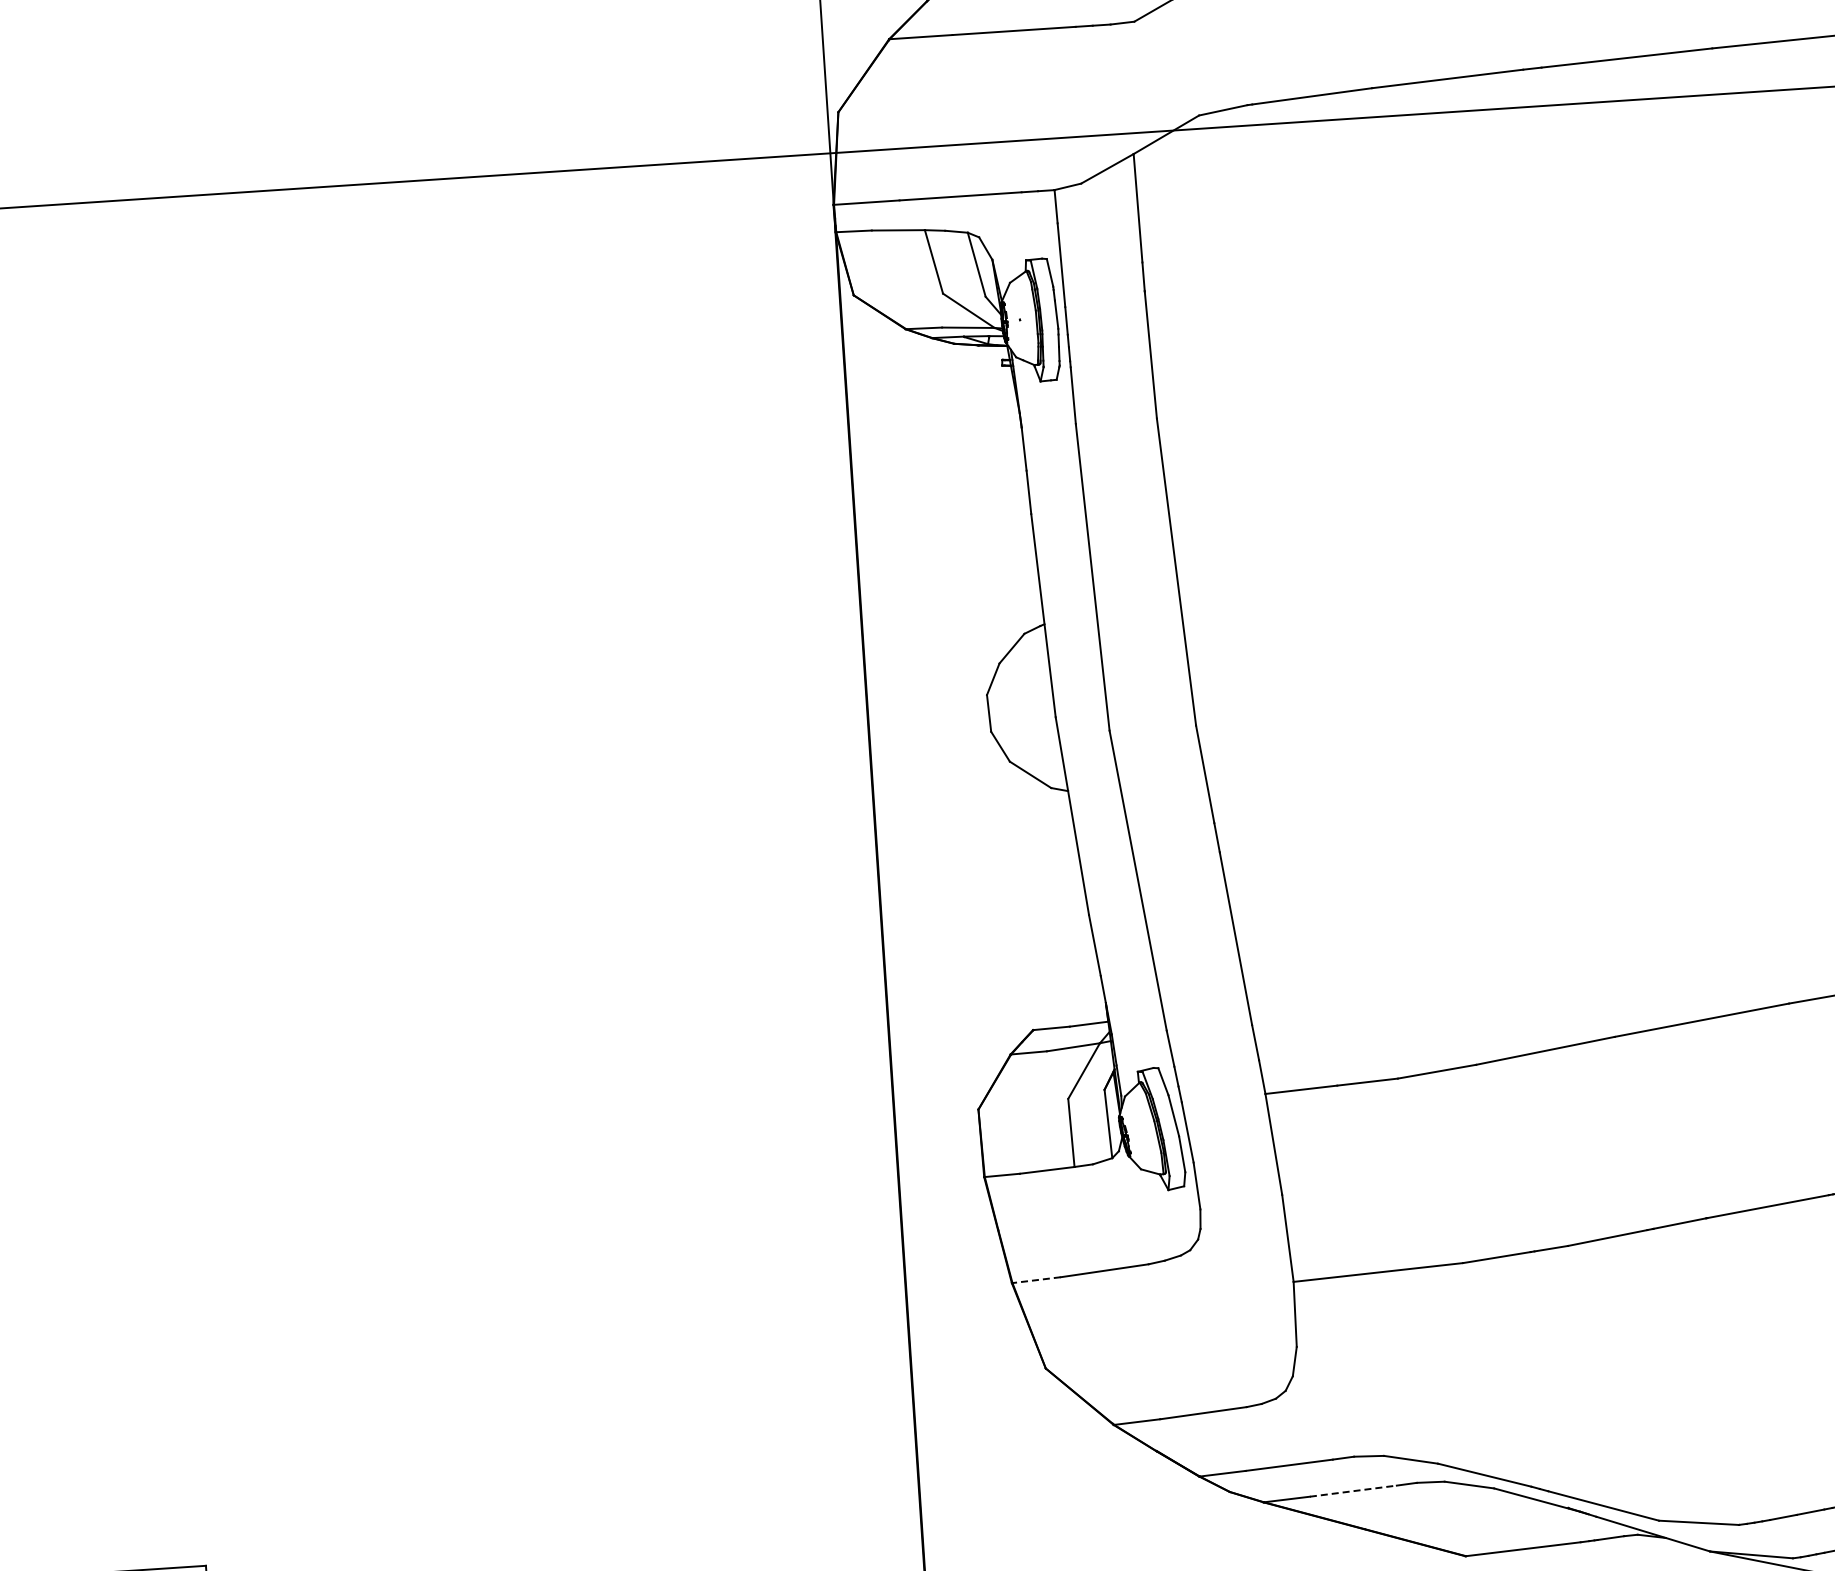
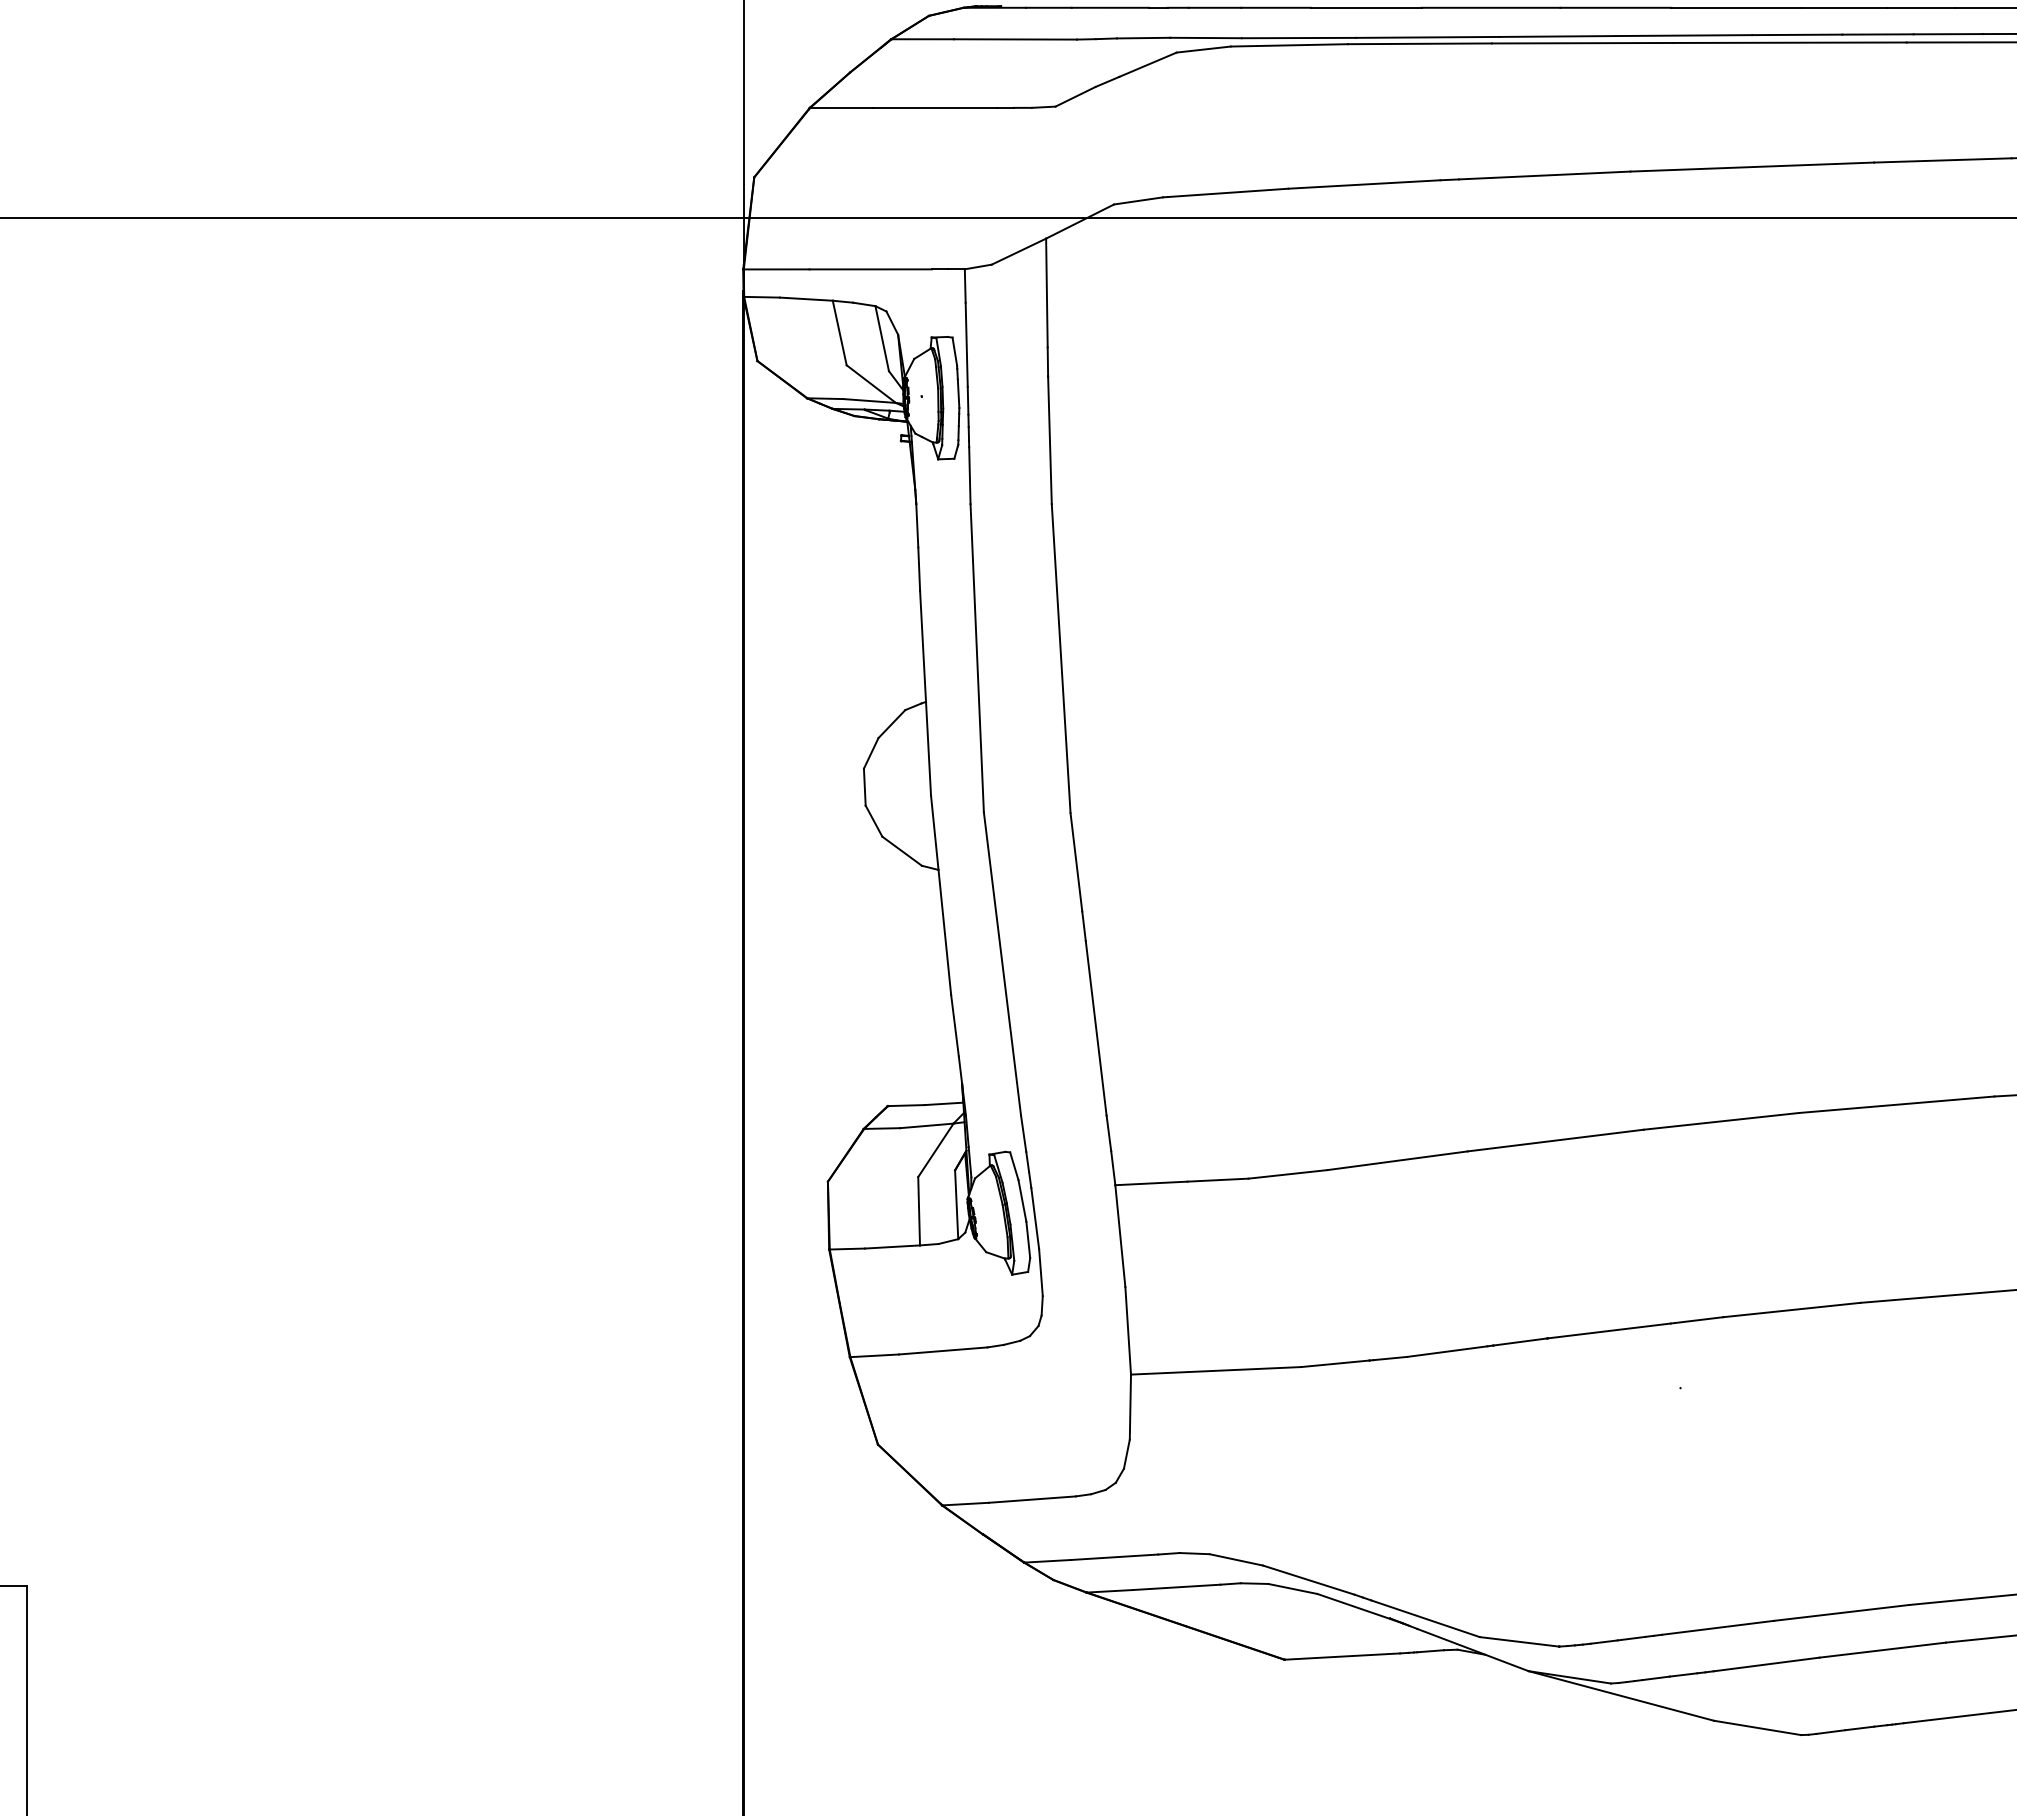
line: (1036, 1279) -> (874, 1355), dashed -> solid
line: (1353, 1491) -> (1176, 1587), dashed -> solid

